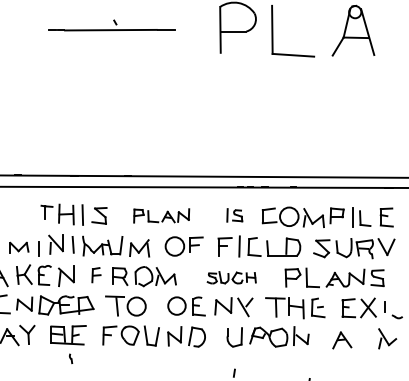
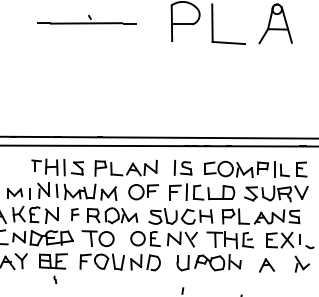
part: (161, 215) -> (125, 168), size x1.43
part: (234, 215) -> (182, 168), size x1.43
part: (231, 277) -> (180, 216), size x1.67

